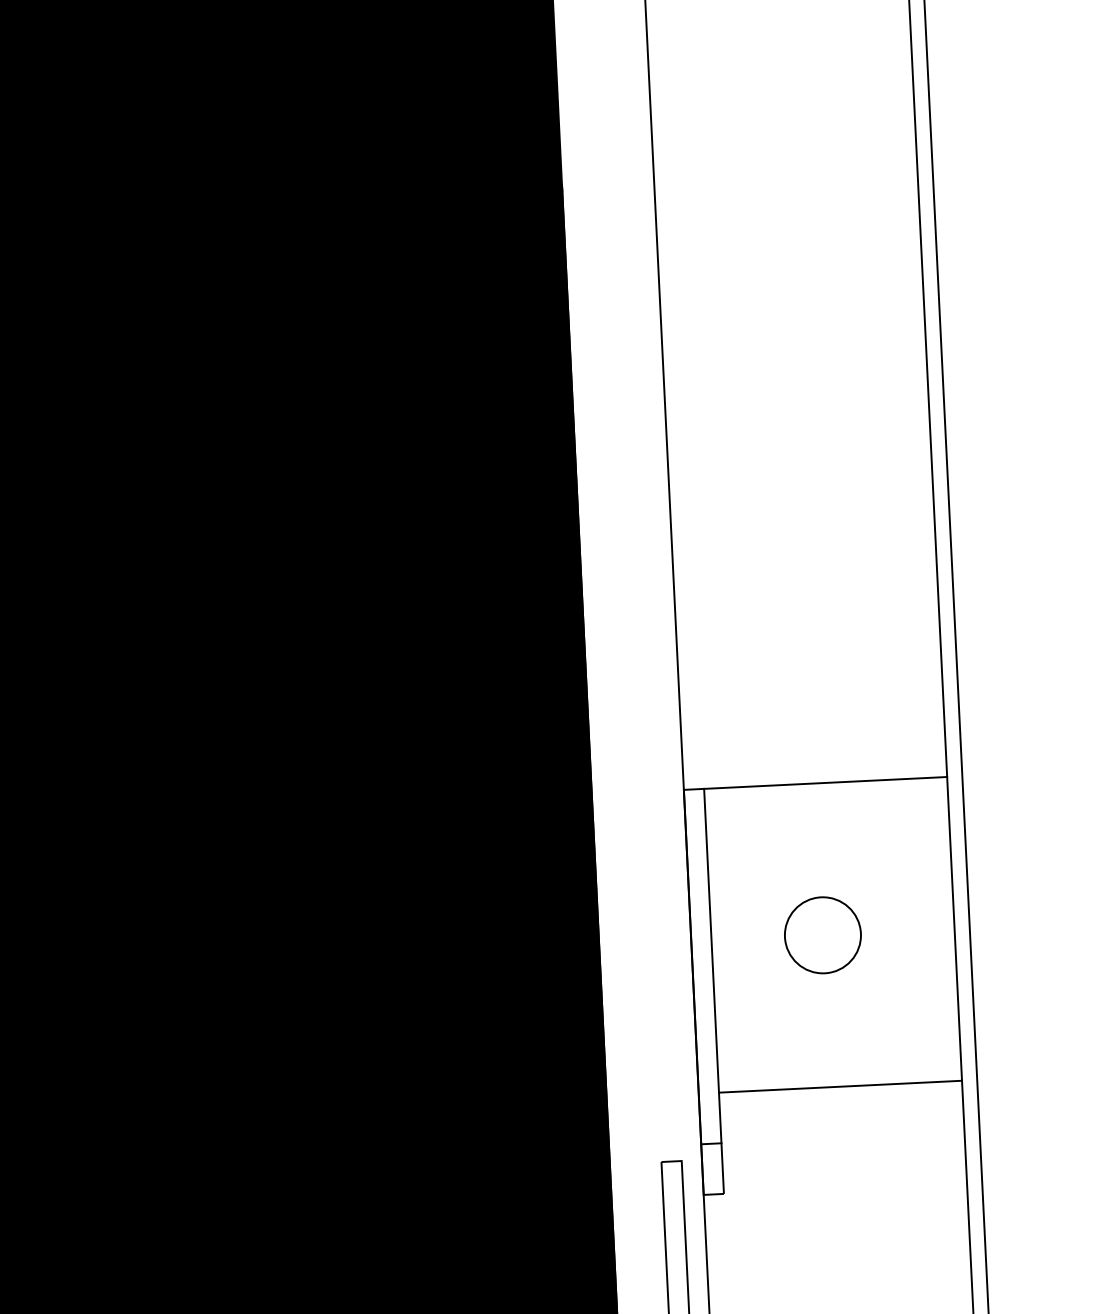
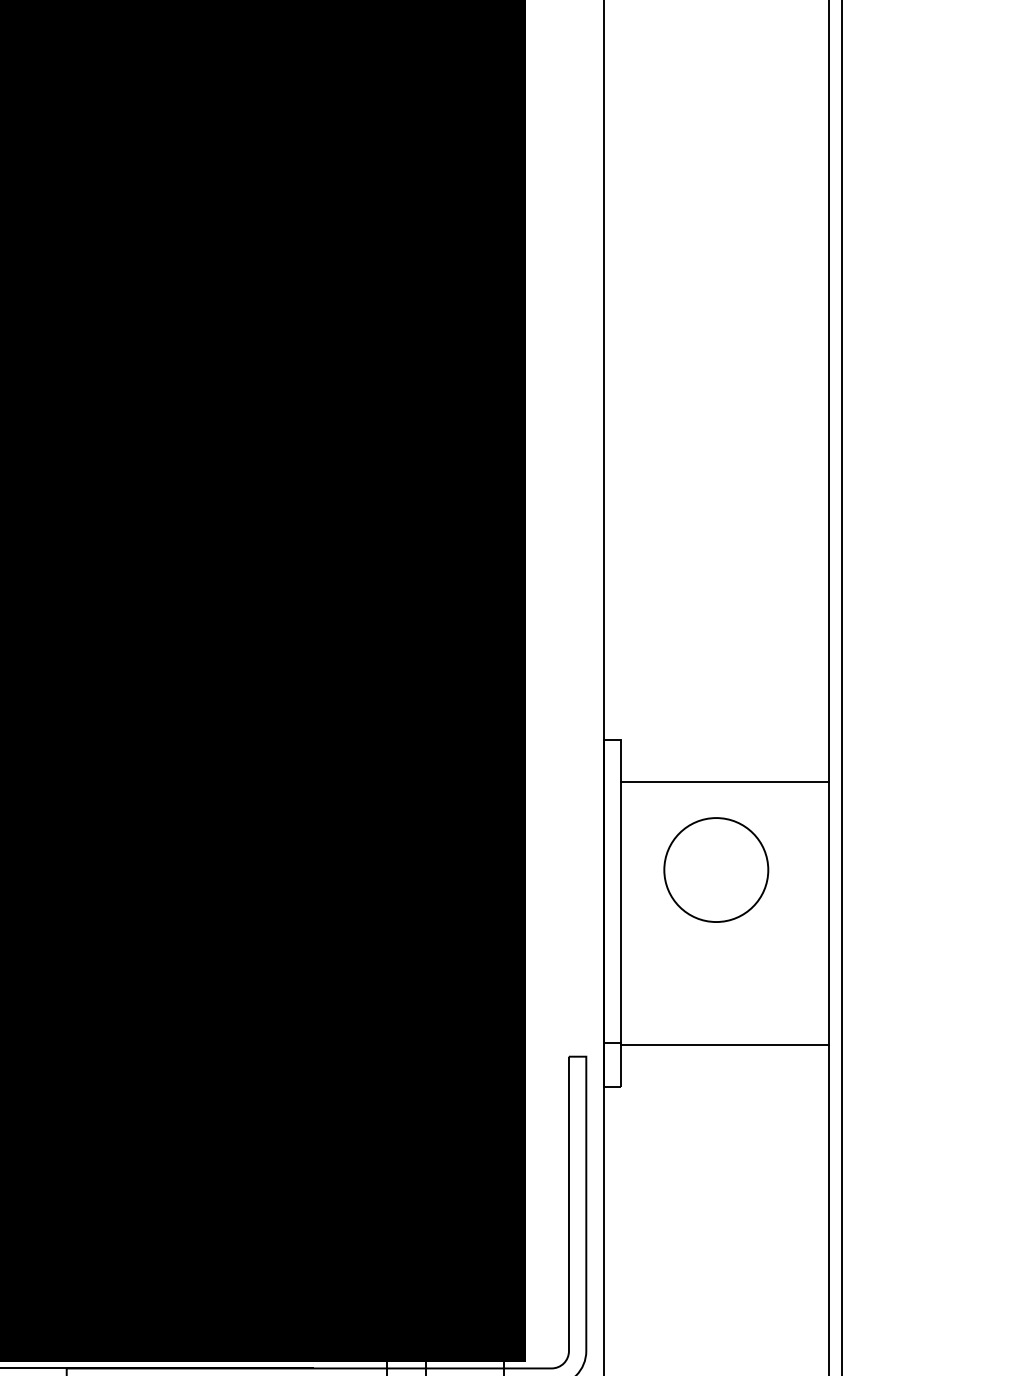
line: (825, 783) -> (724, 782), moved
circle: (822, 934) -> (715, 869), size x1.6
line: (840, 1086) -> (724, 1044), moved

